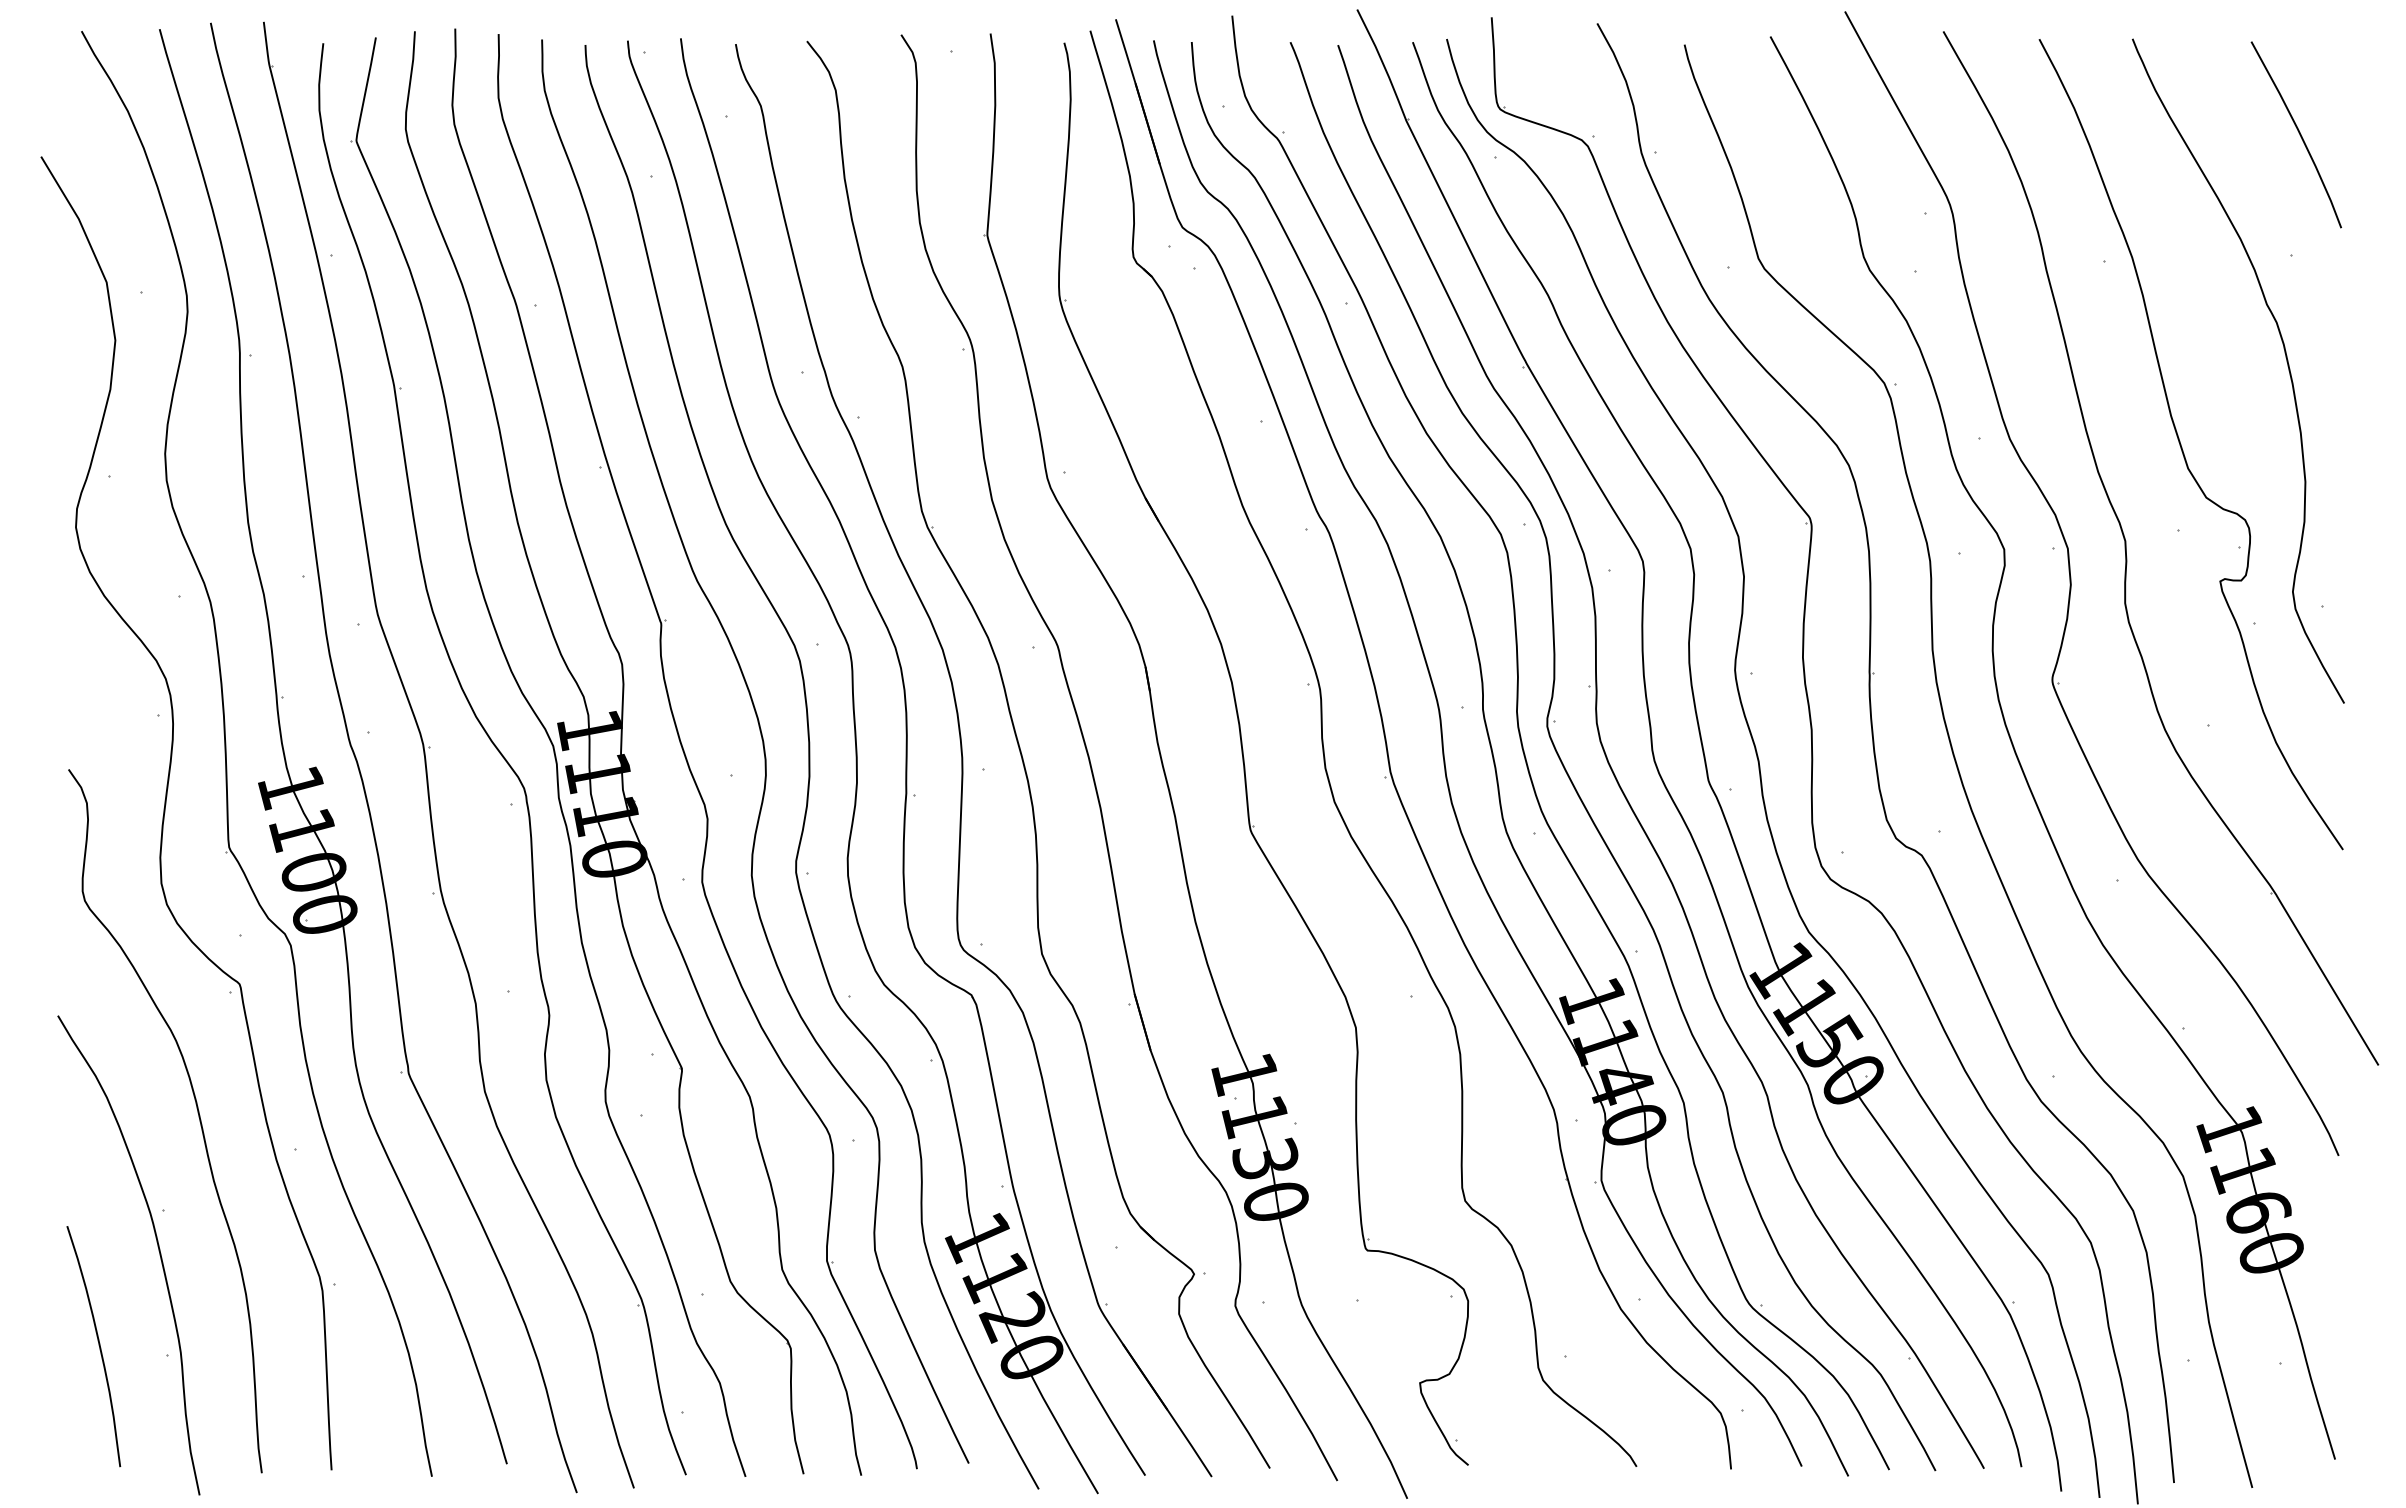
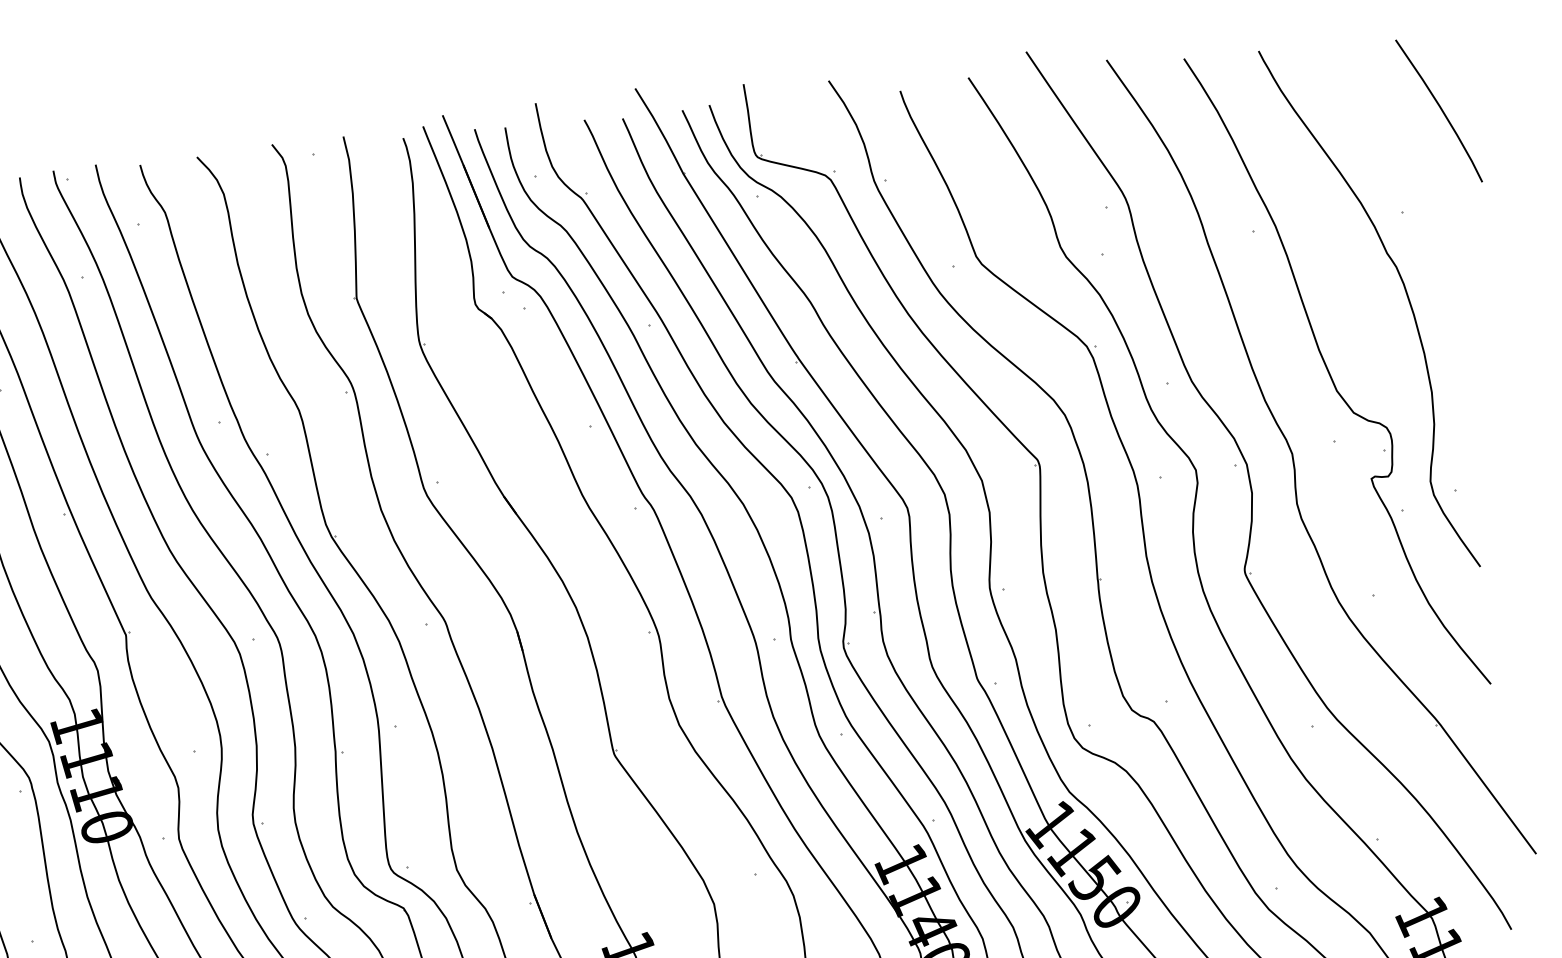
curve: (2298, 133) -> (1440, 109), moved

